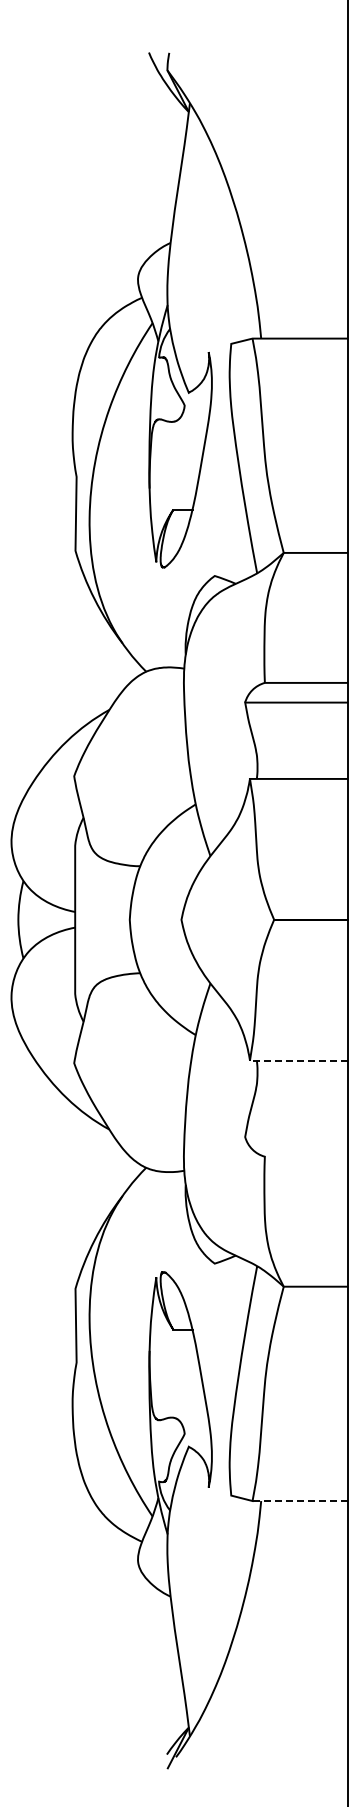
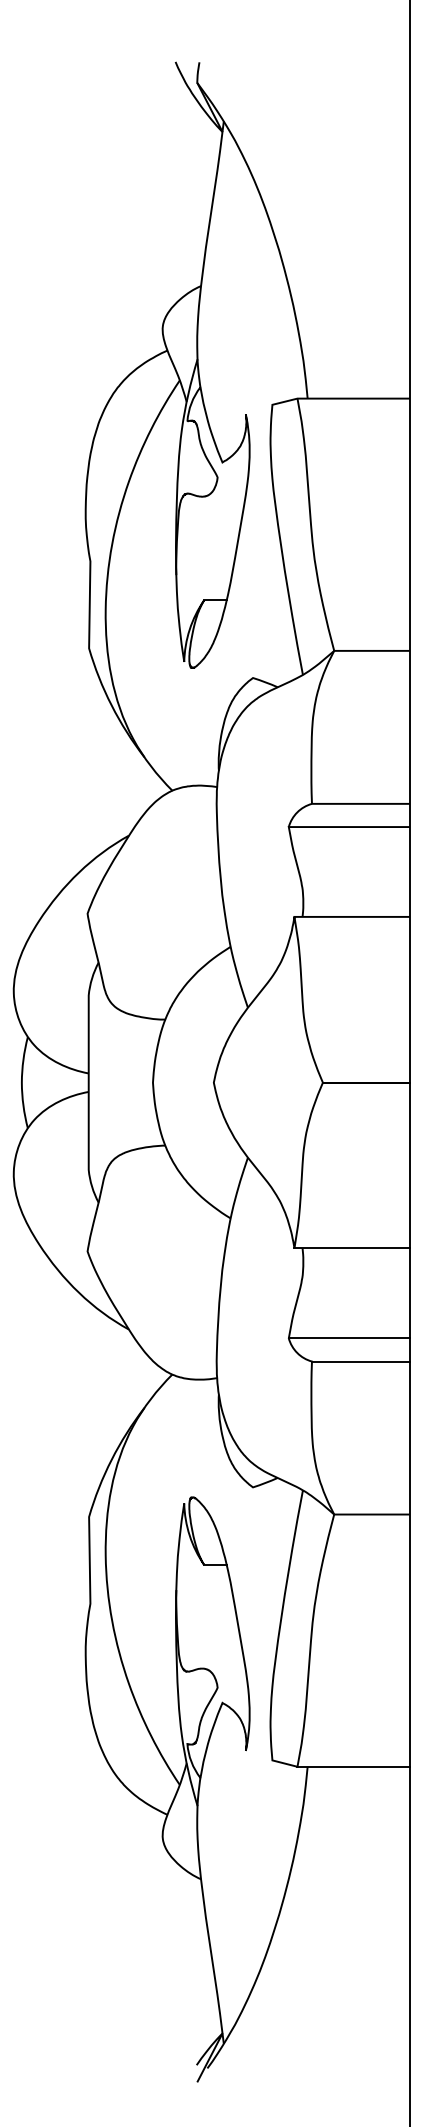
line: (298, 1060) -> (351, 1248), dashed -> solid
line: (296, 1137) -> (349, 1338), added
line: (306, 1156) -> (360, 1361), added
line: (300, 1501) -> (353, 1767), dashed -> solid

